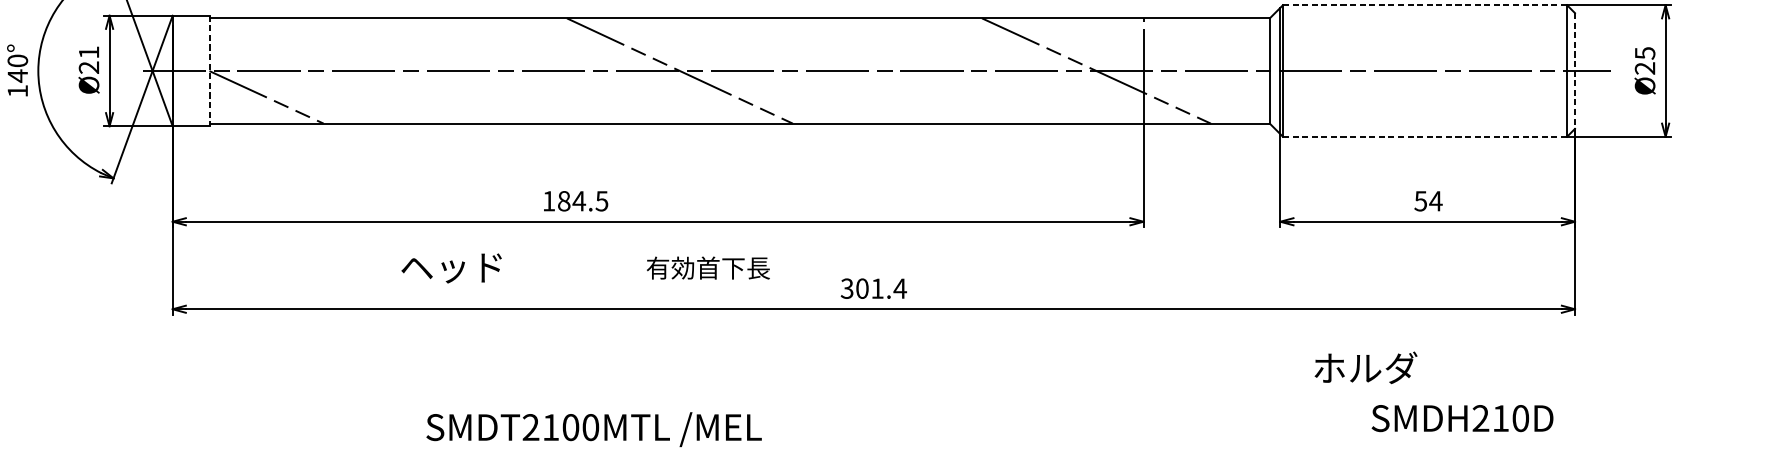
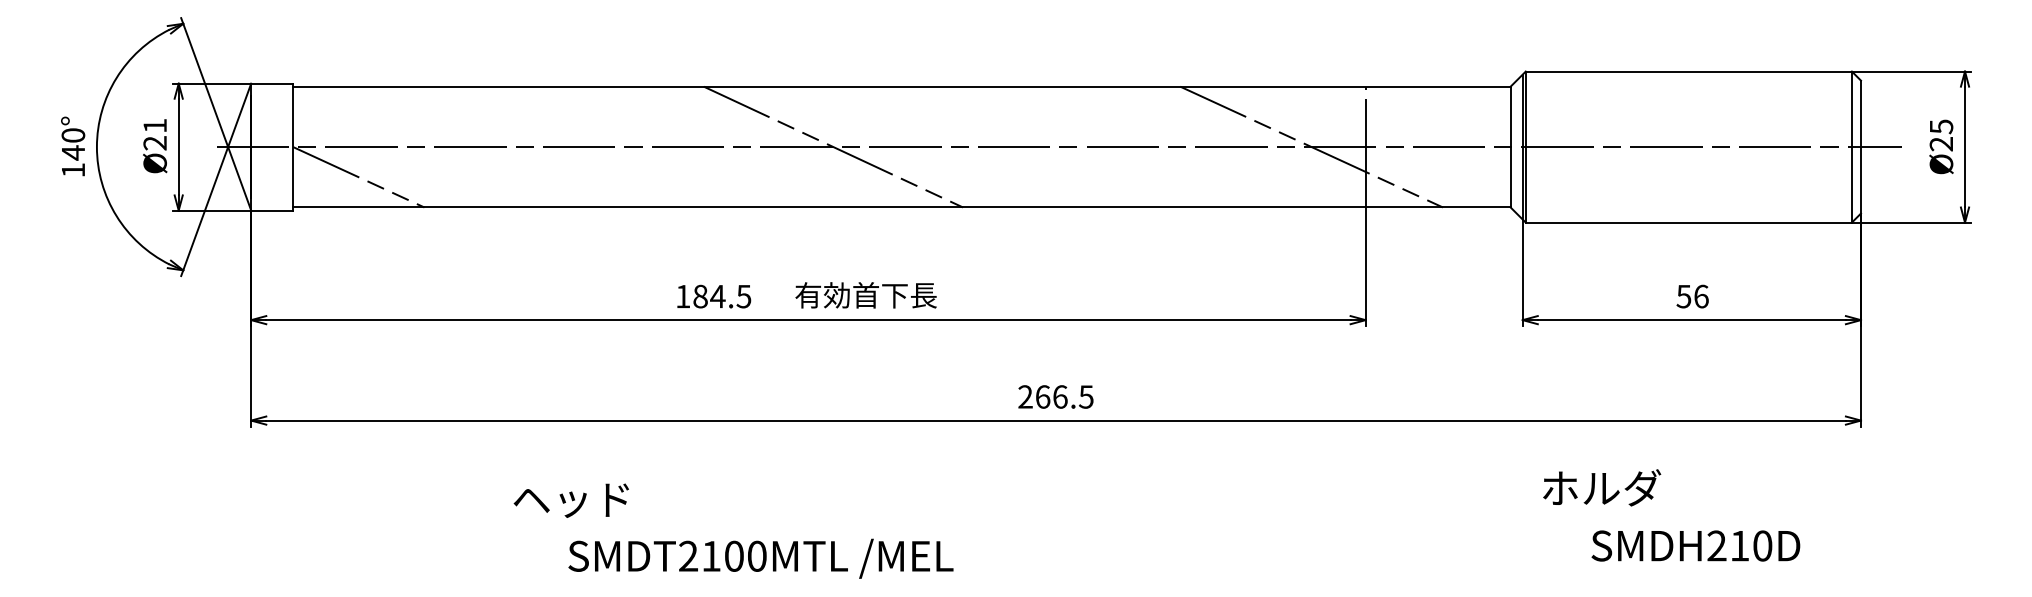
line: (1425, 5) -> (1689, 71), dashed -> solid
line: (209, 71) -> (293, 147), dashed -> solid
line: (1574, 71) -> (1860, 147), dashed -> solid
line: (1425, 136) -> (1689, 222), dashed -> solid
text: (1436, 201) -> (1701, 296), 54 -> 56
text: (450, 268) -> (570, 500), moved
text: (707, 268) -> (865, 295), moved
text: (874, 288) -> (1056, 396), 301.4 -> 266.5
text: (1366, 367) -> (1602, 487), moved
text: (1462, 418) -> (1695, 545), moved
text: (593, 429) -> (760, 558), moved

